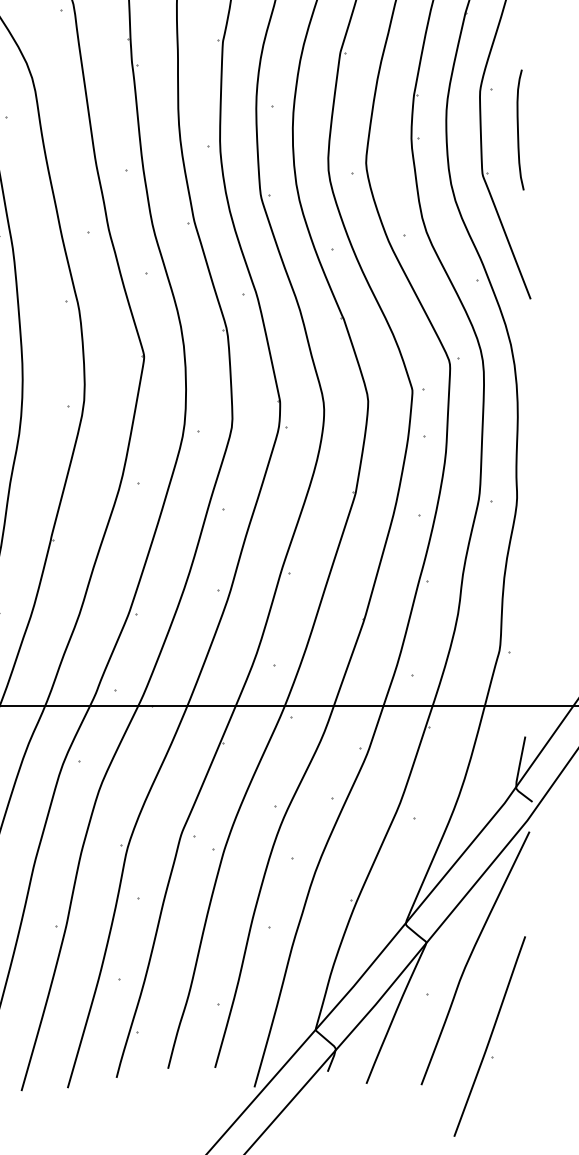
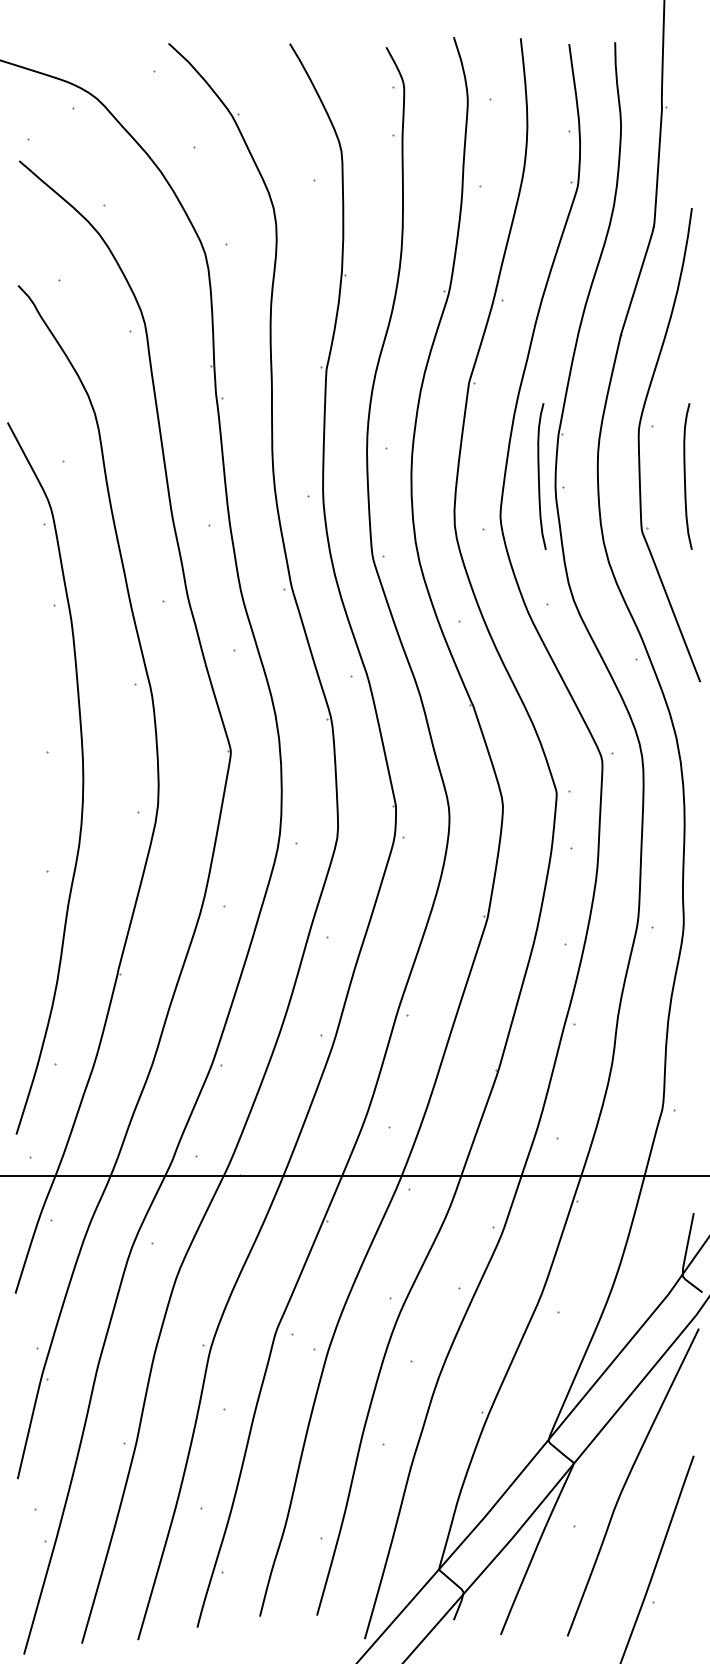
curve: (398, 130) -> (539, 476), added

